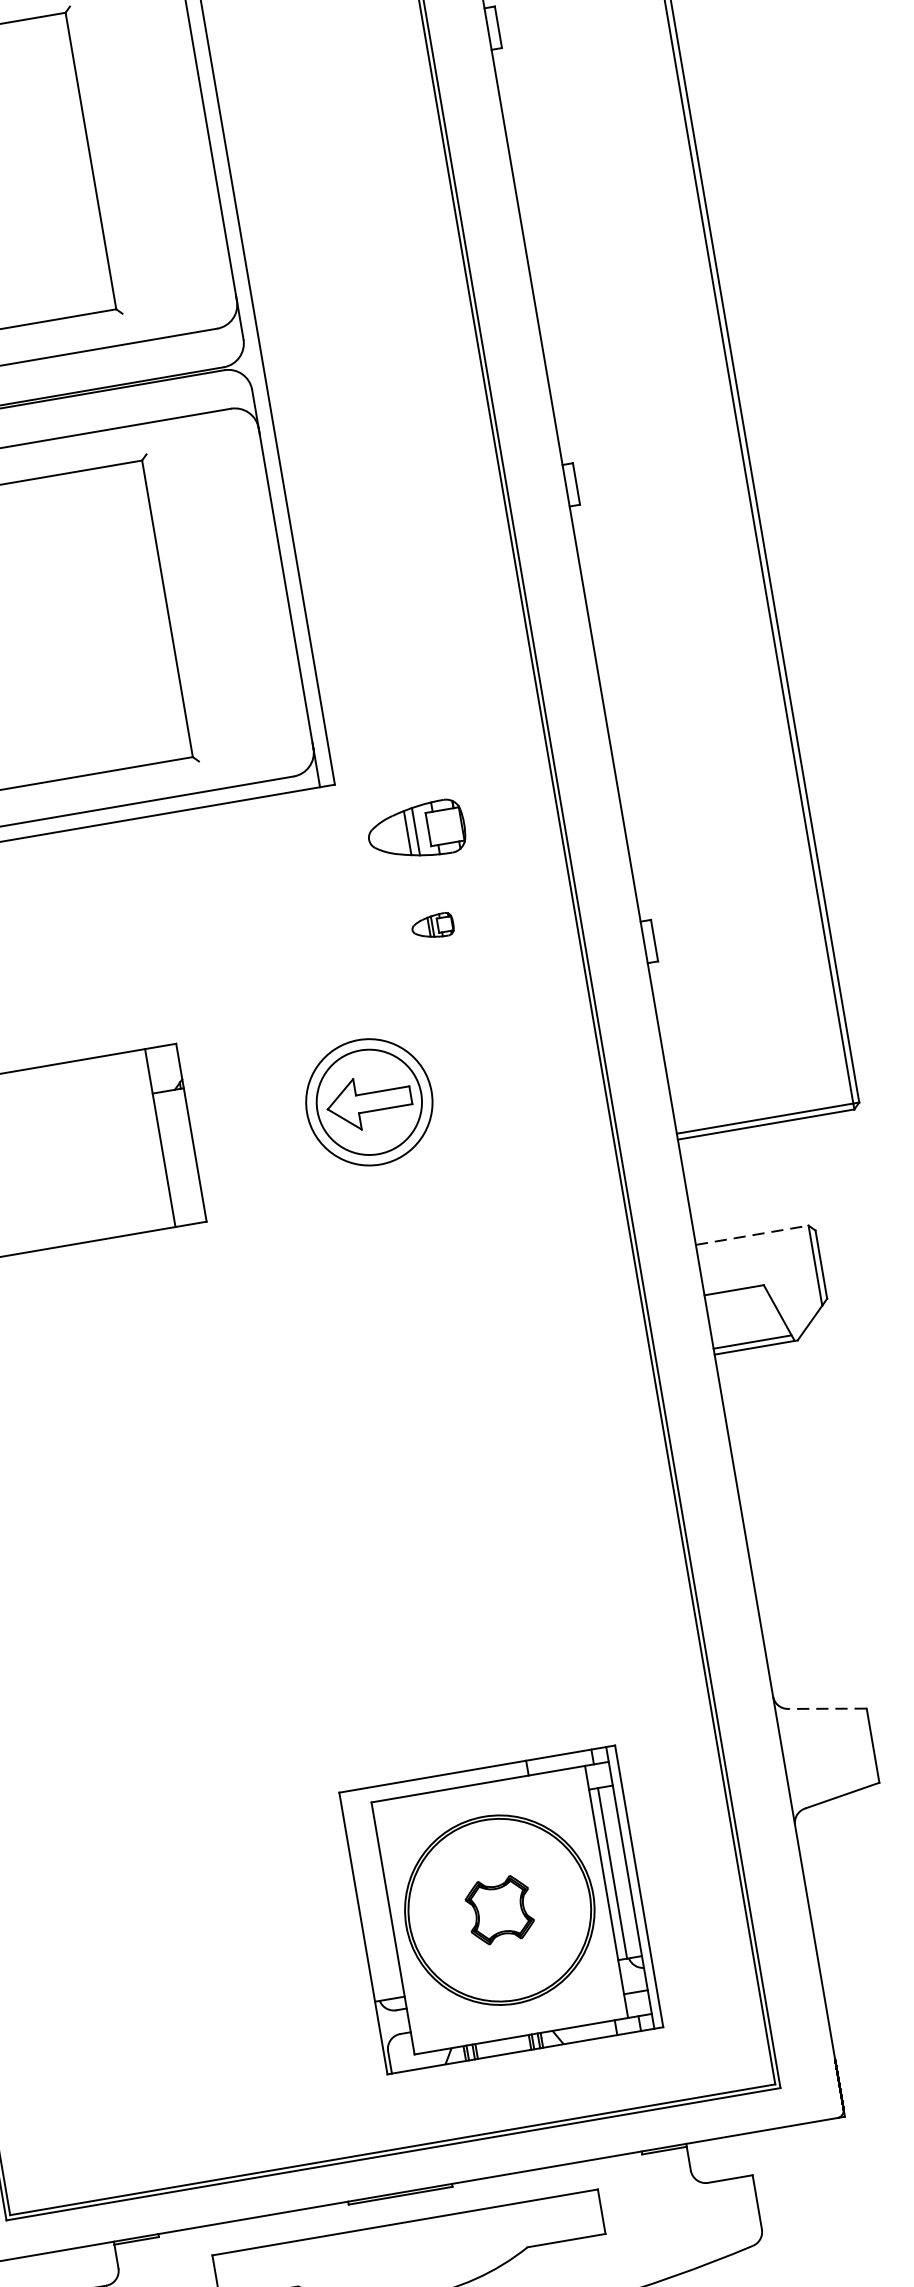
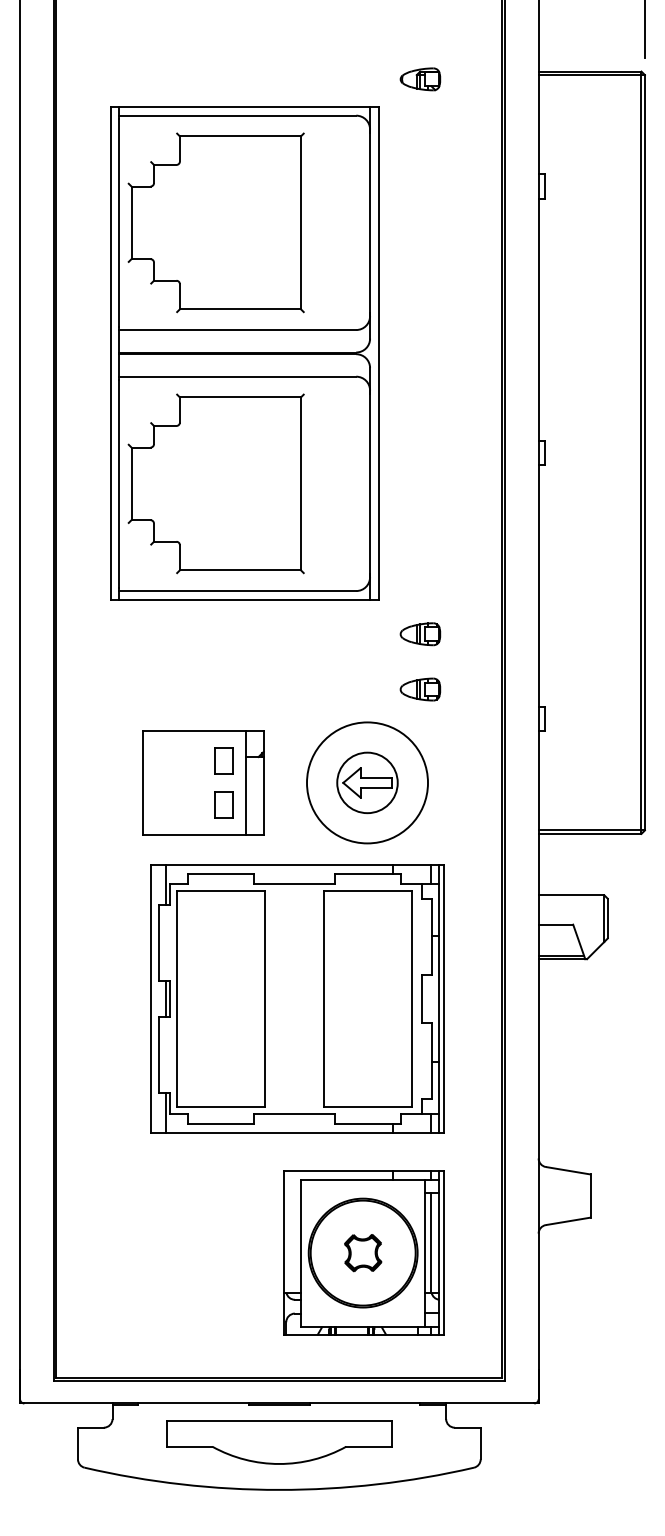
part: (416, 832) -> (420, 634), size x0.71
part: (432, 926) -> (420, 689), size x1.67
circle: (369, 1101) -> (367, 782), size x1.67
part: (115, 1106) -> (223, 760), added
part: (128, 1181) -> (223, 804), added
line: (752, 1235) -> (571, 895), dashed -> solid
part: (312, 1492) -> (297, 998), added
line: (827, 1708) -> (568, 1170), dashed -> solid

